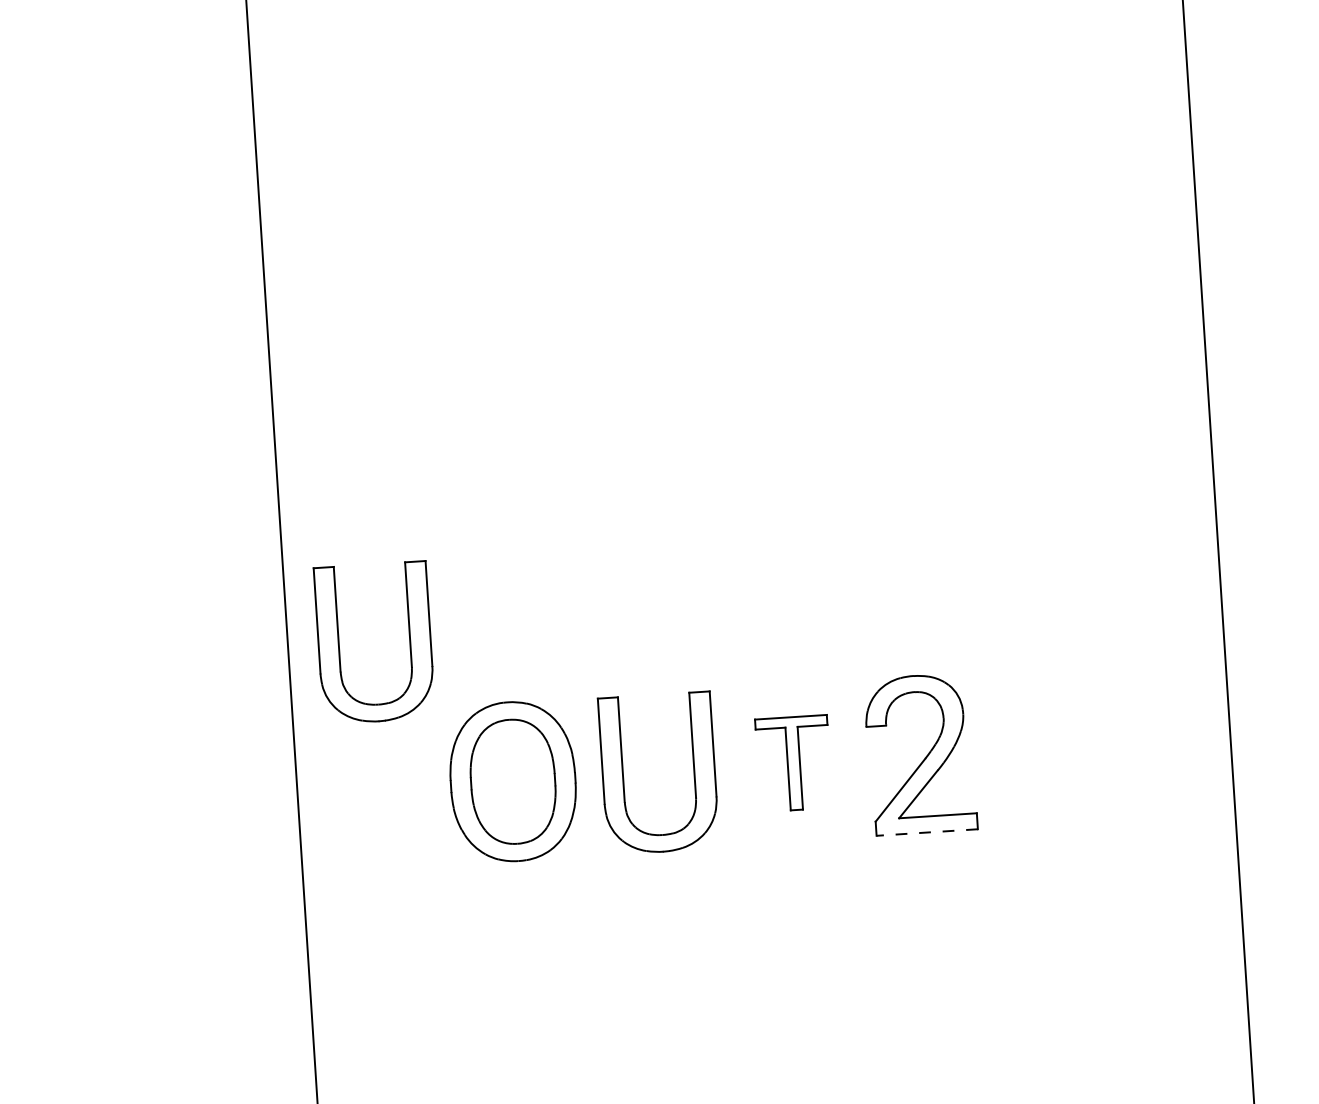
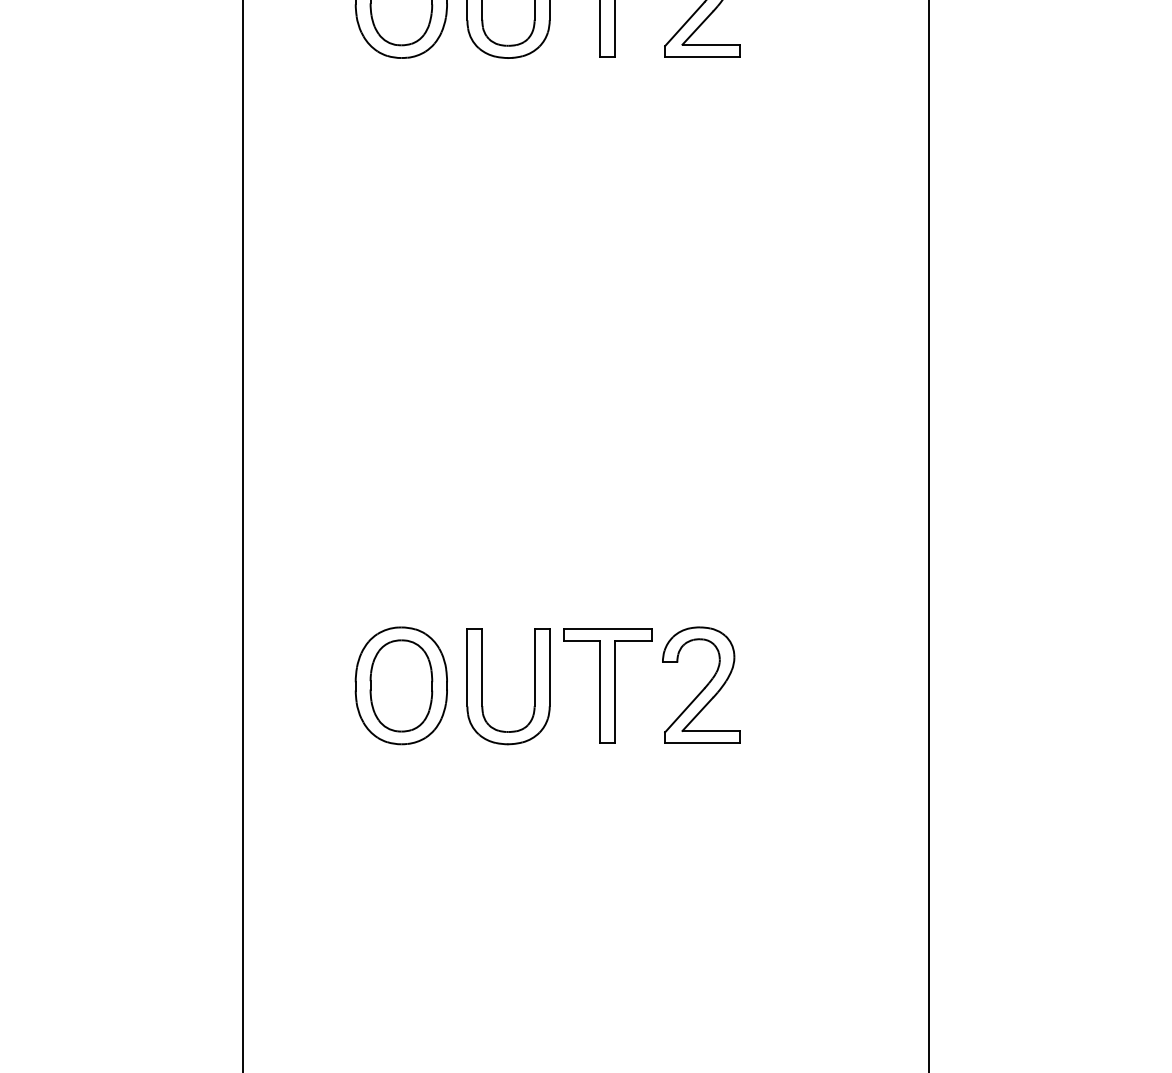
part: (339, 645) -> (280, 577), removed
part: (793, 763) -> (607, 685), size x1.67
line: (925, 832) -> (701, 742), dashed -> solid

